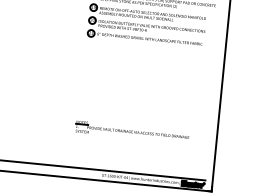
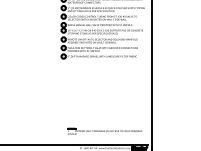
part: (131, 130) -> (104, 130), moved

